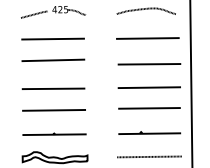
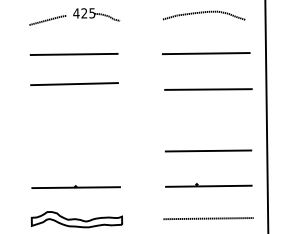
line: (148, 87) -> (207, 121), removed
line: (53, 88) -> (74, 123), removed
line: (53, 110) -> (74, 153), removed

